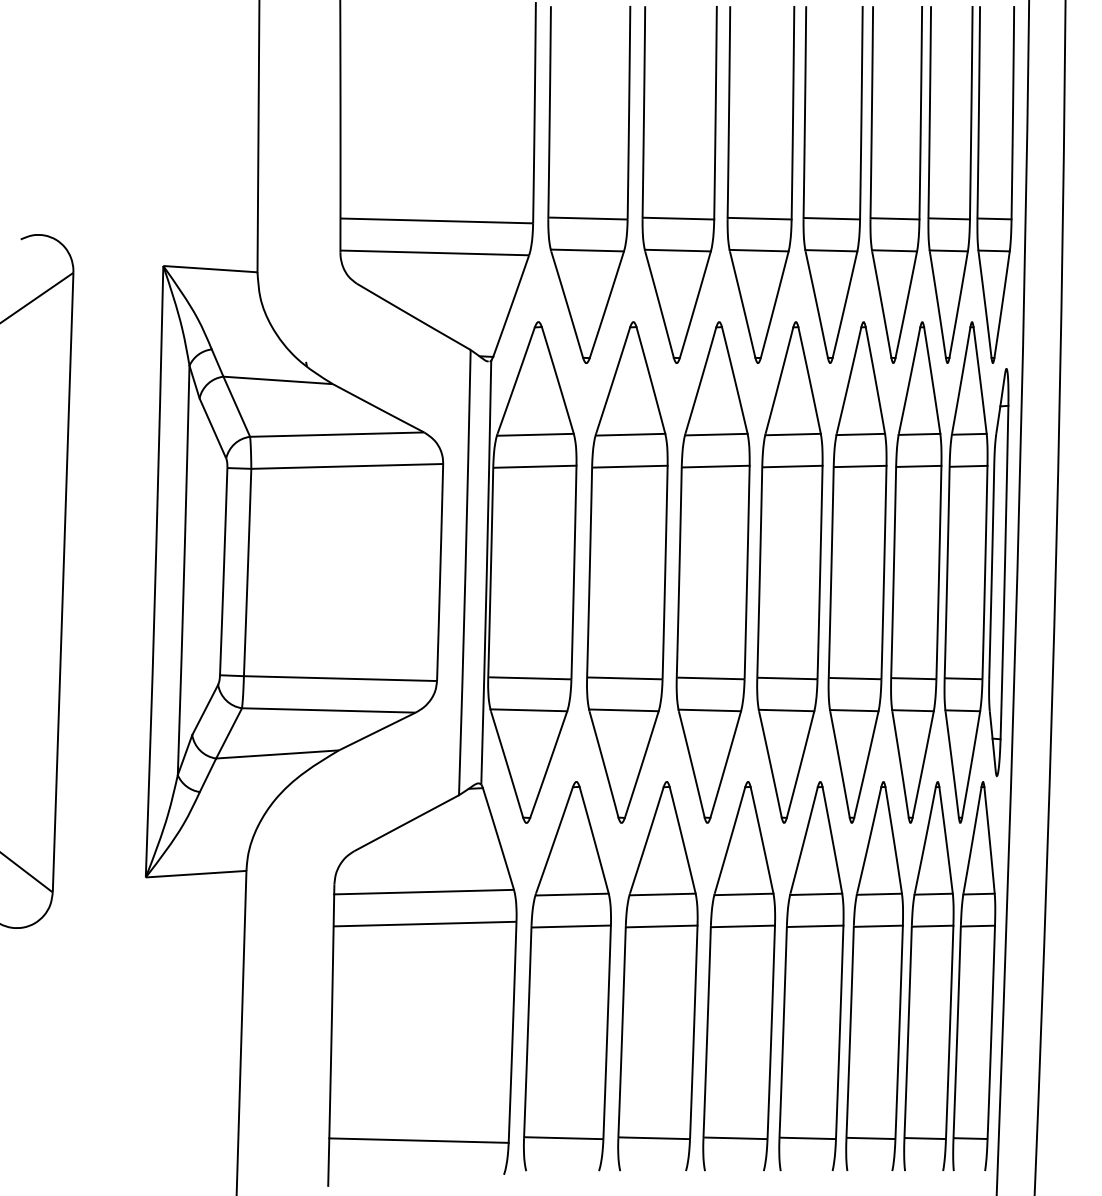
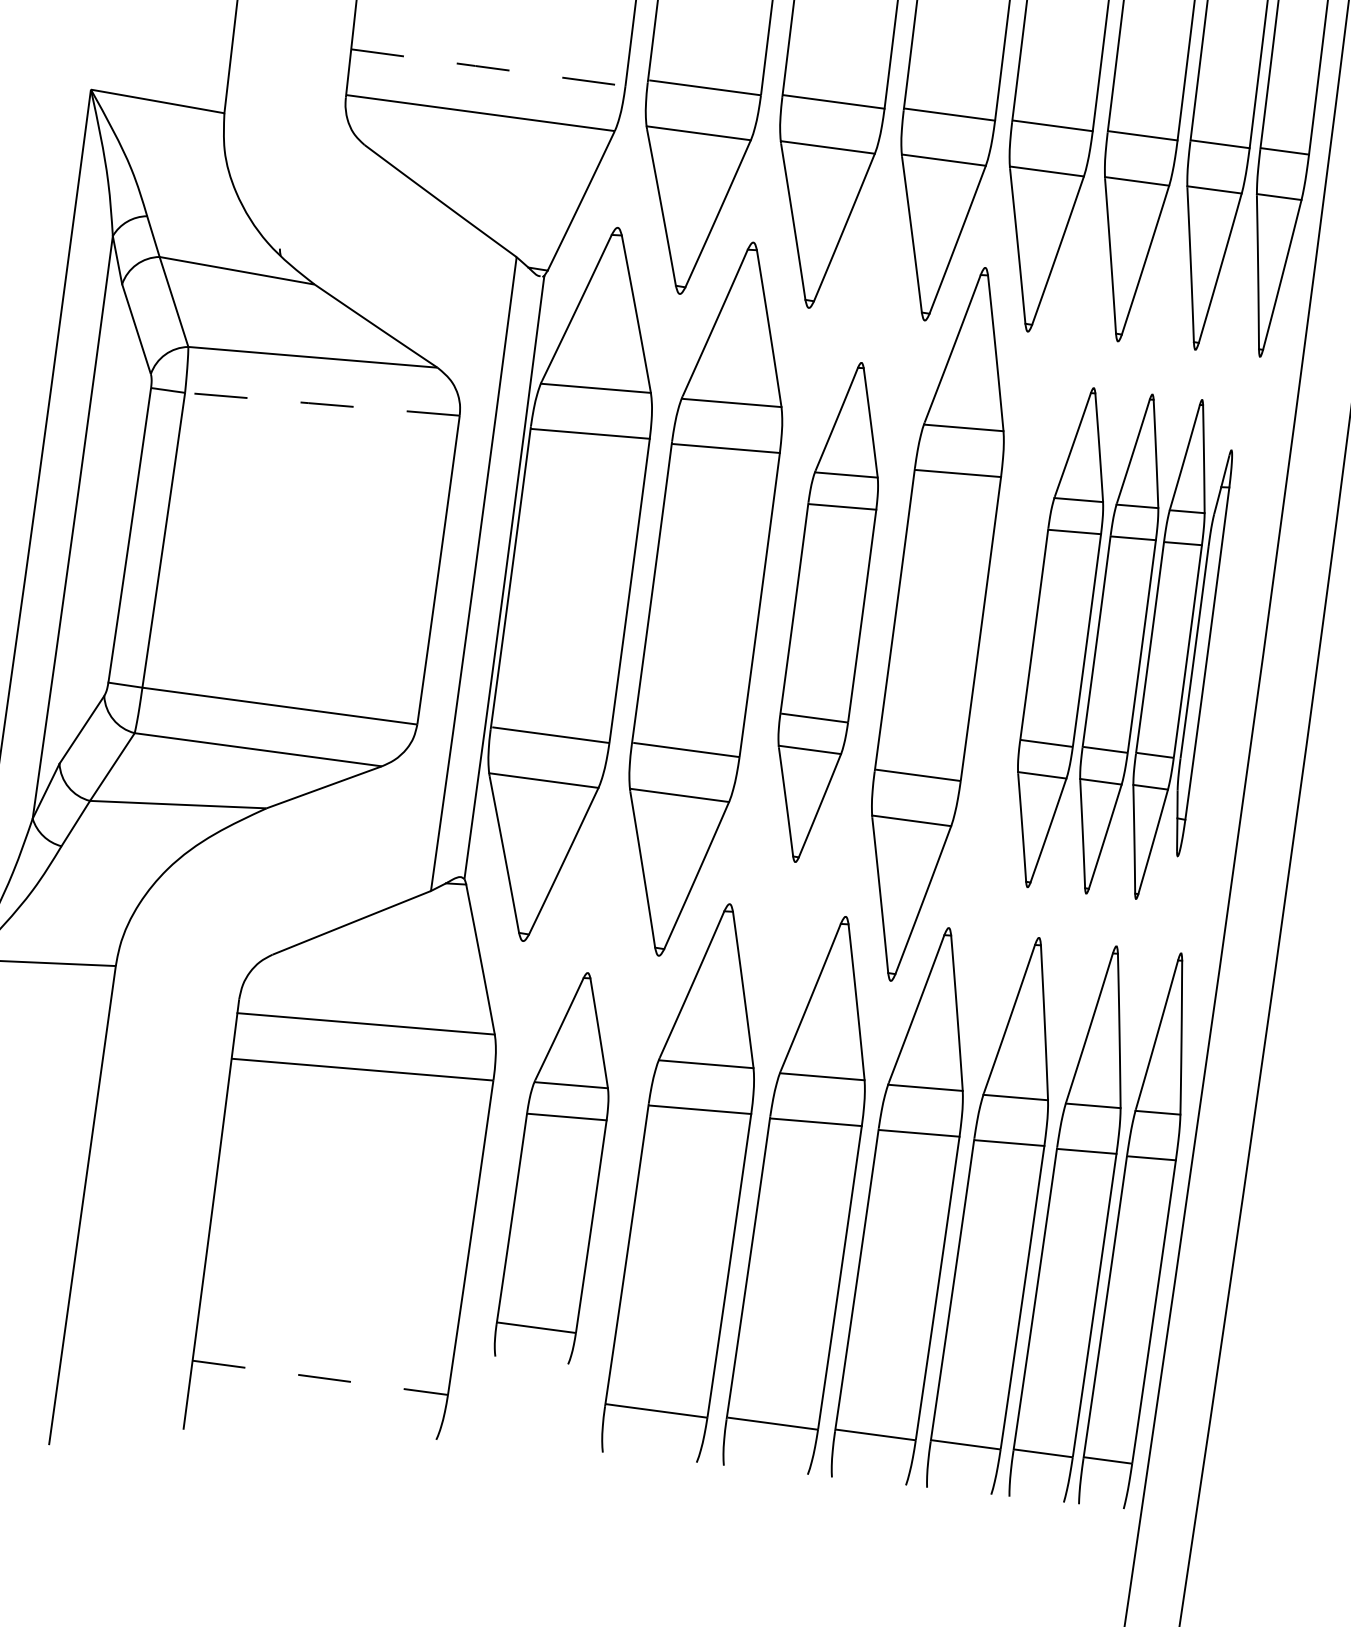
line: (436, 220) -> (487, 67), solid -> dashed
line: (346, 466) -> (321, 404), solid -> dashed
part: (712, 572) -> (827, 612), size x0.7
part: (918, 572) -> (1121, 644), size x0.7
part: (567, 976) -> (557, 1166), size x0.7
line: (419, 1140) -> (321, 1377), solid -> dashed

